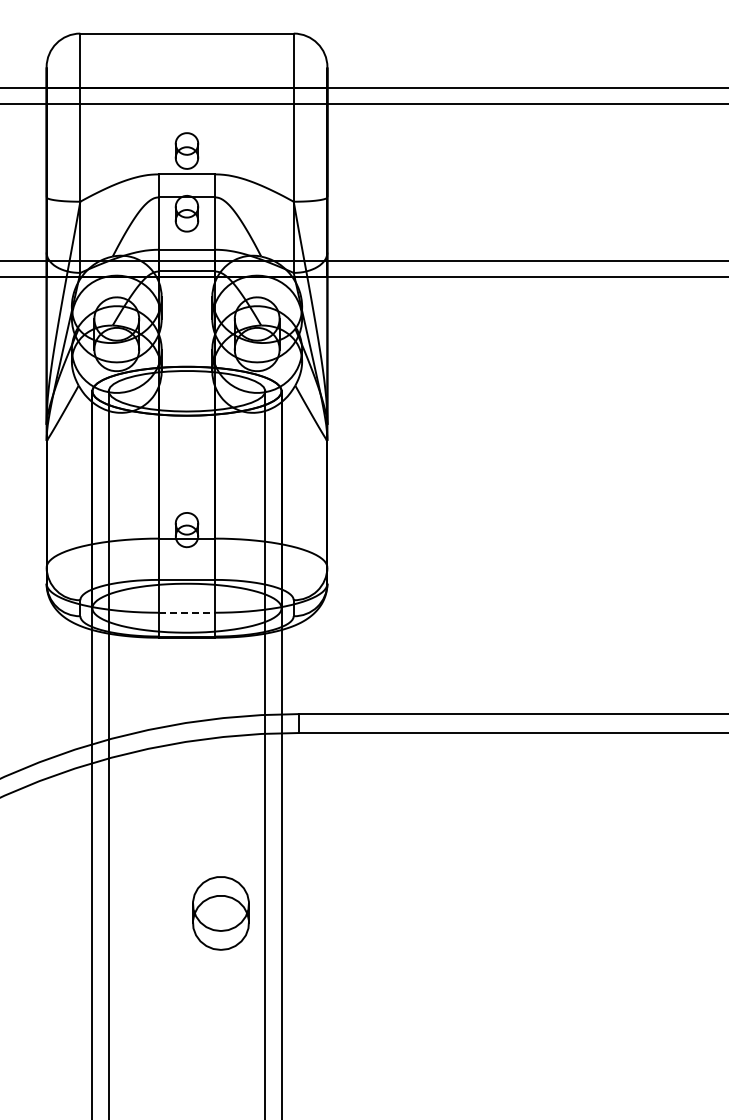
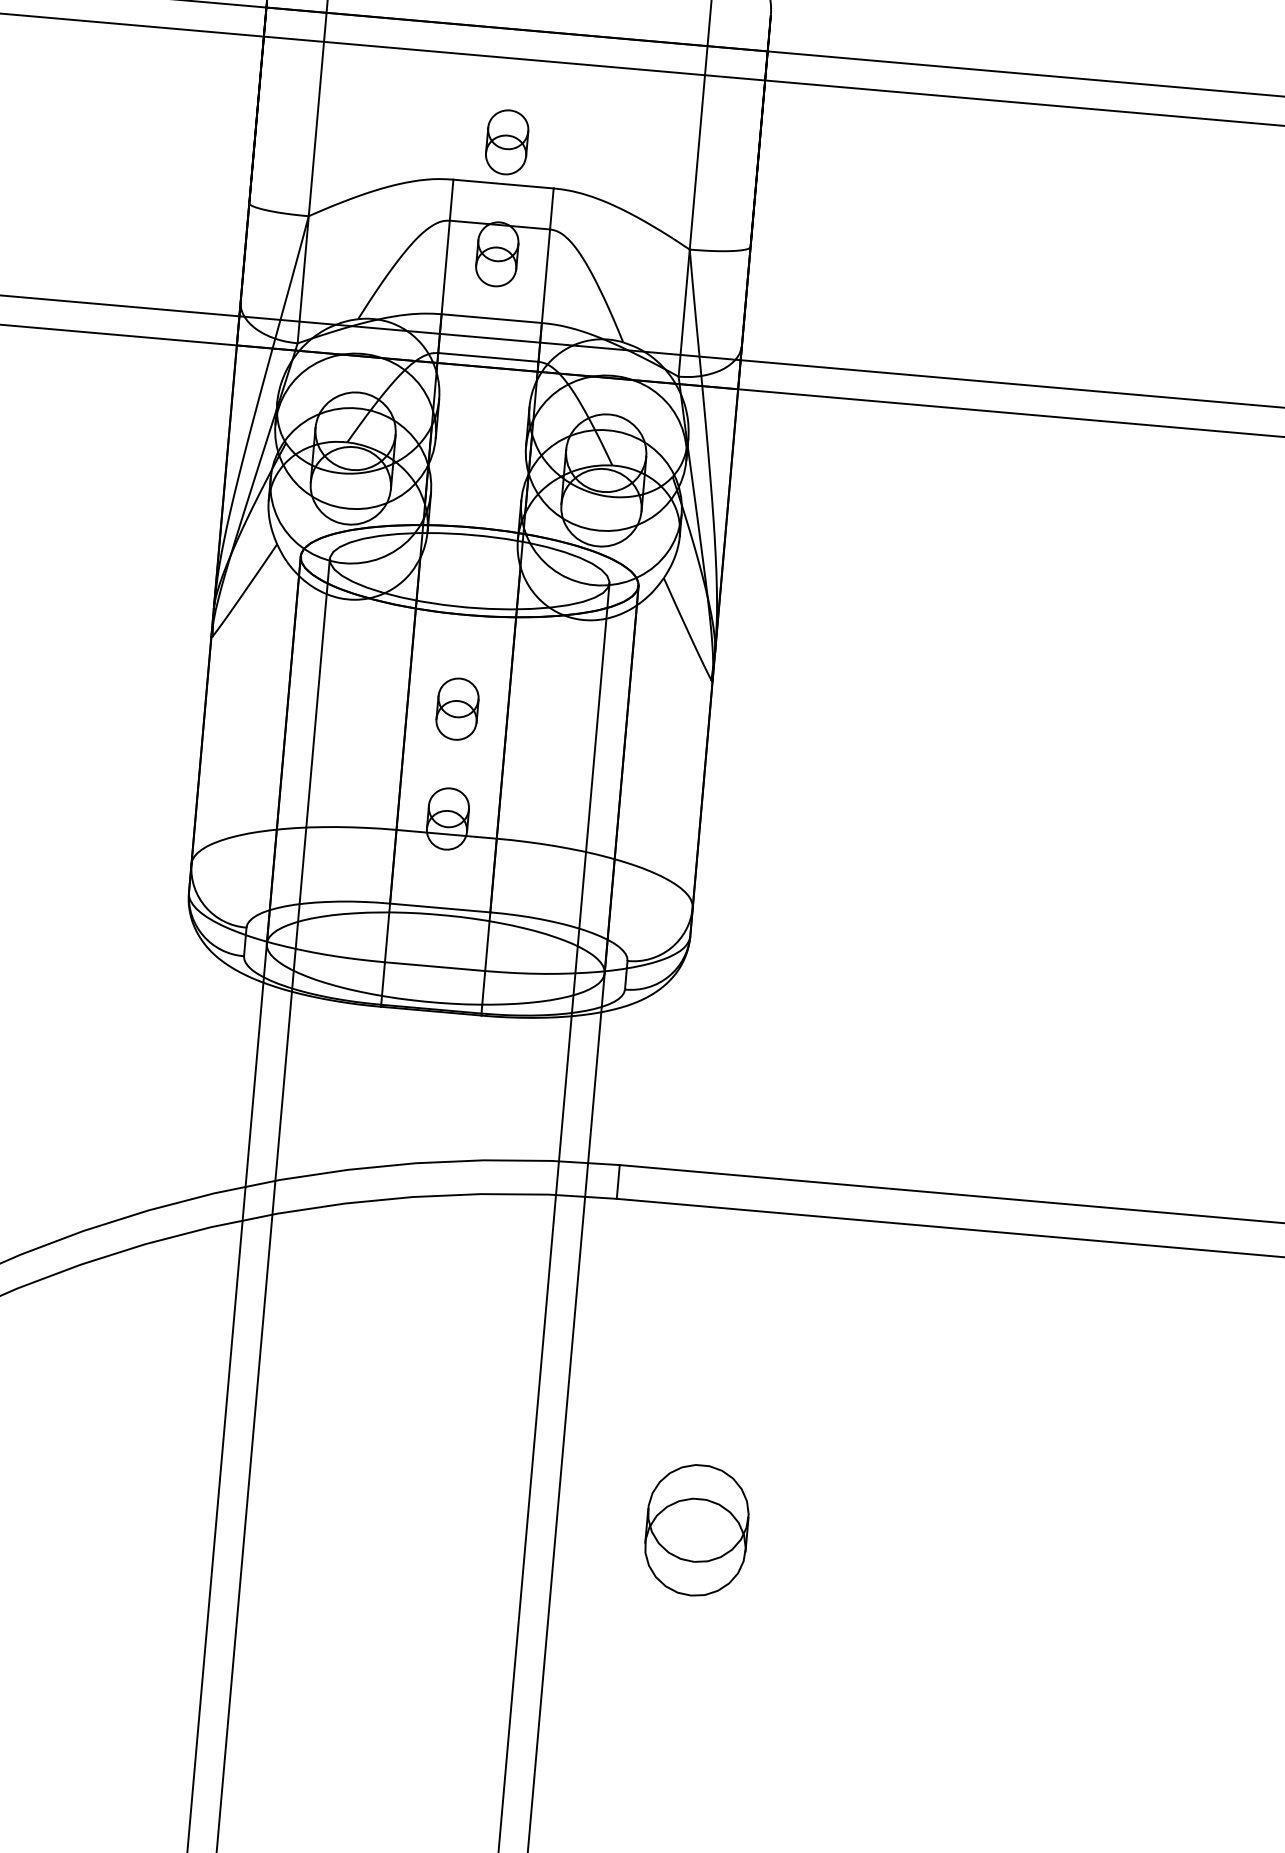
part: (186, 468) -> (456, 709), added
line: (187, 612) -> (435, 966), dashed -> solid
part: (220, 913) -> (695, 1530), moved

